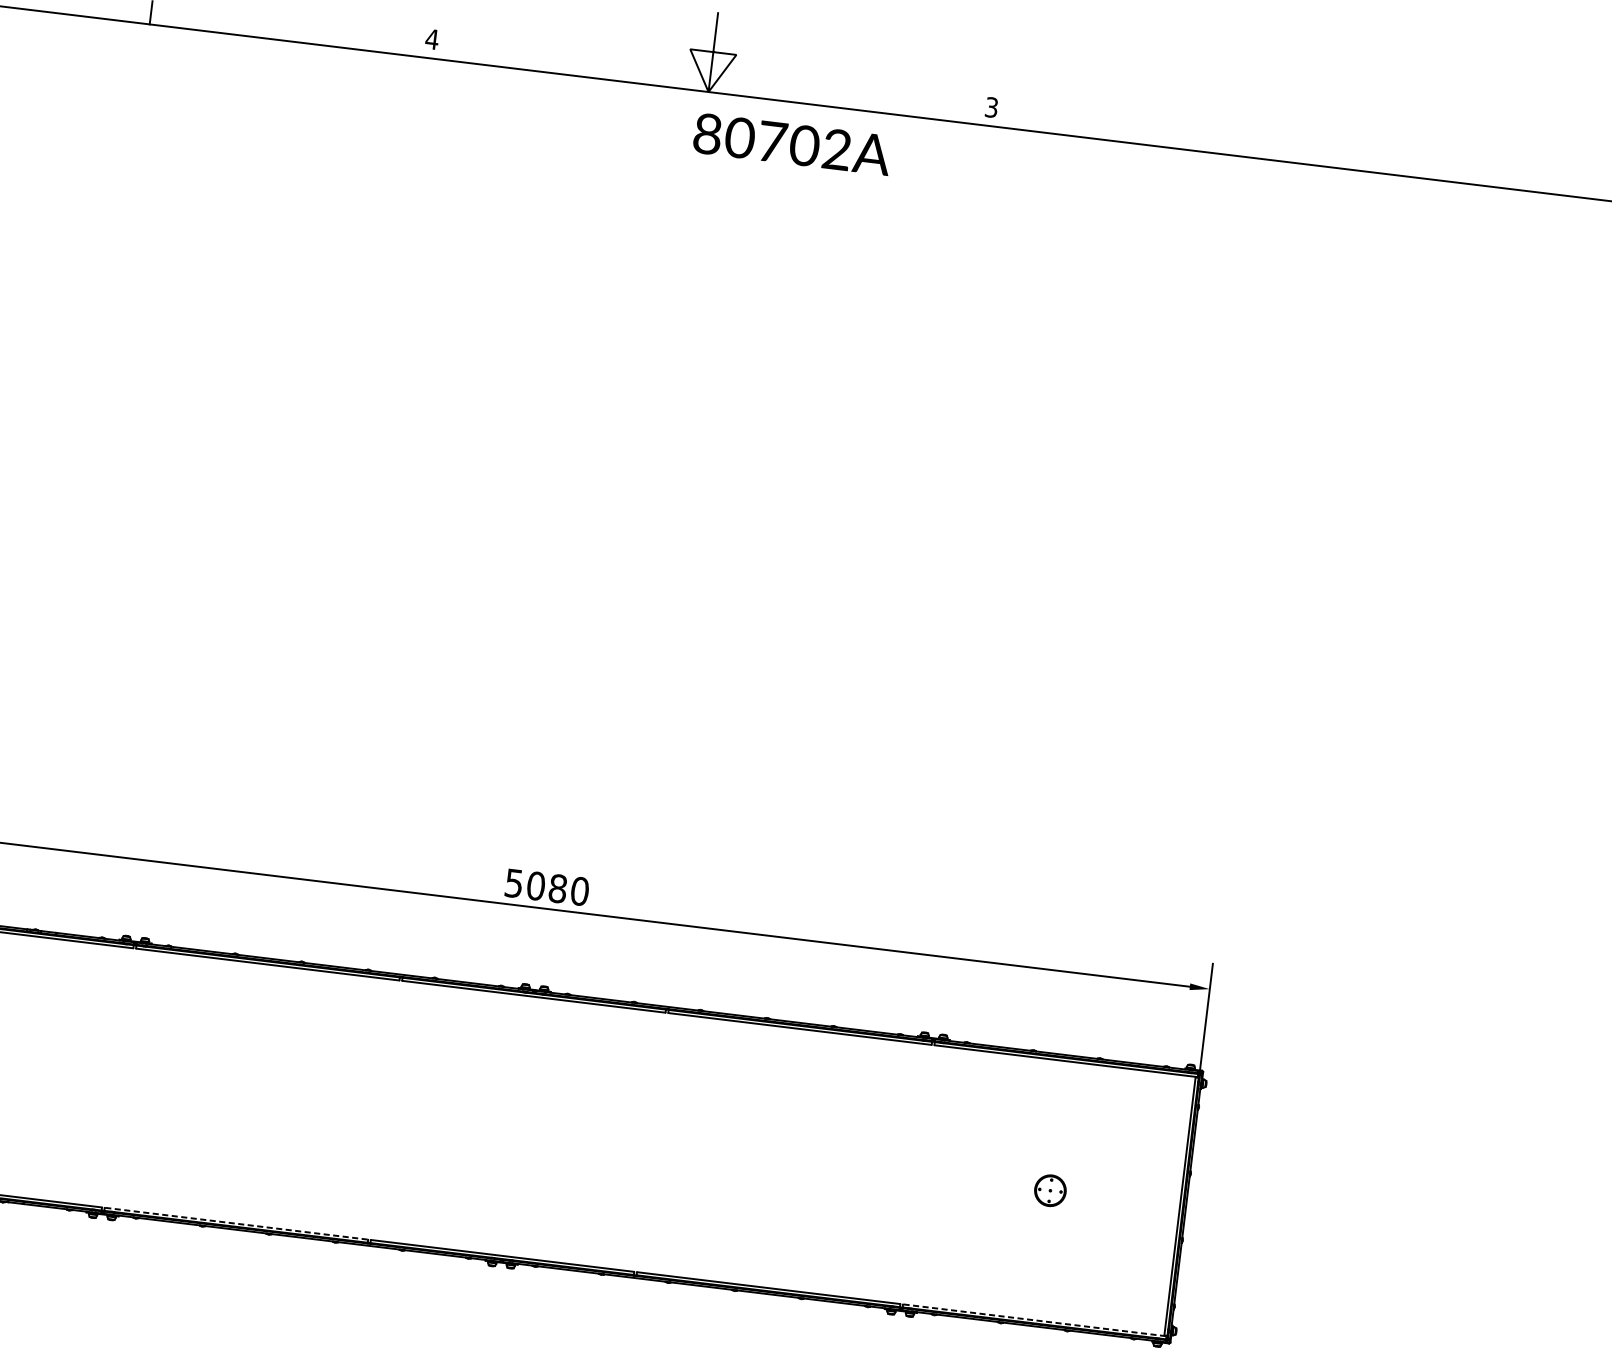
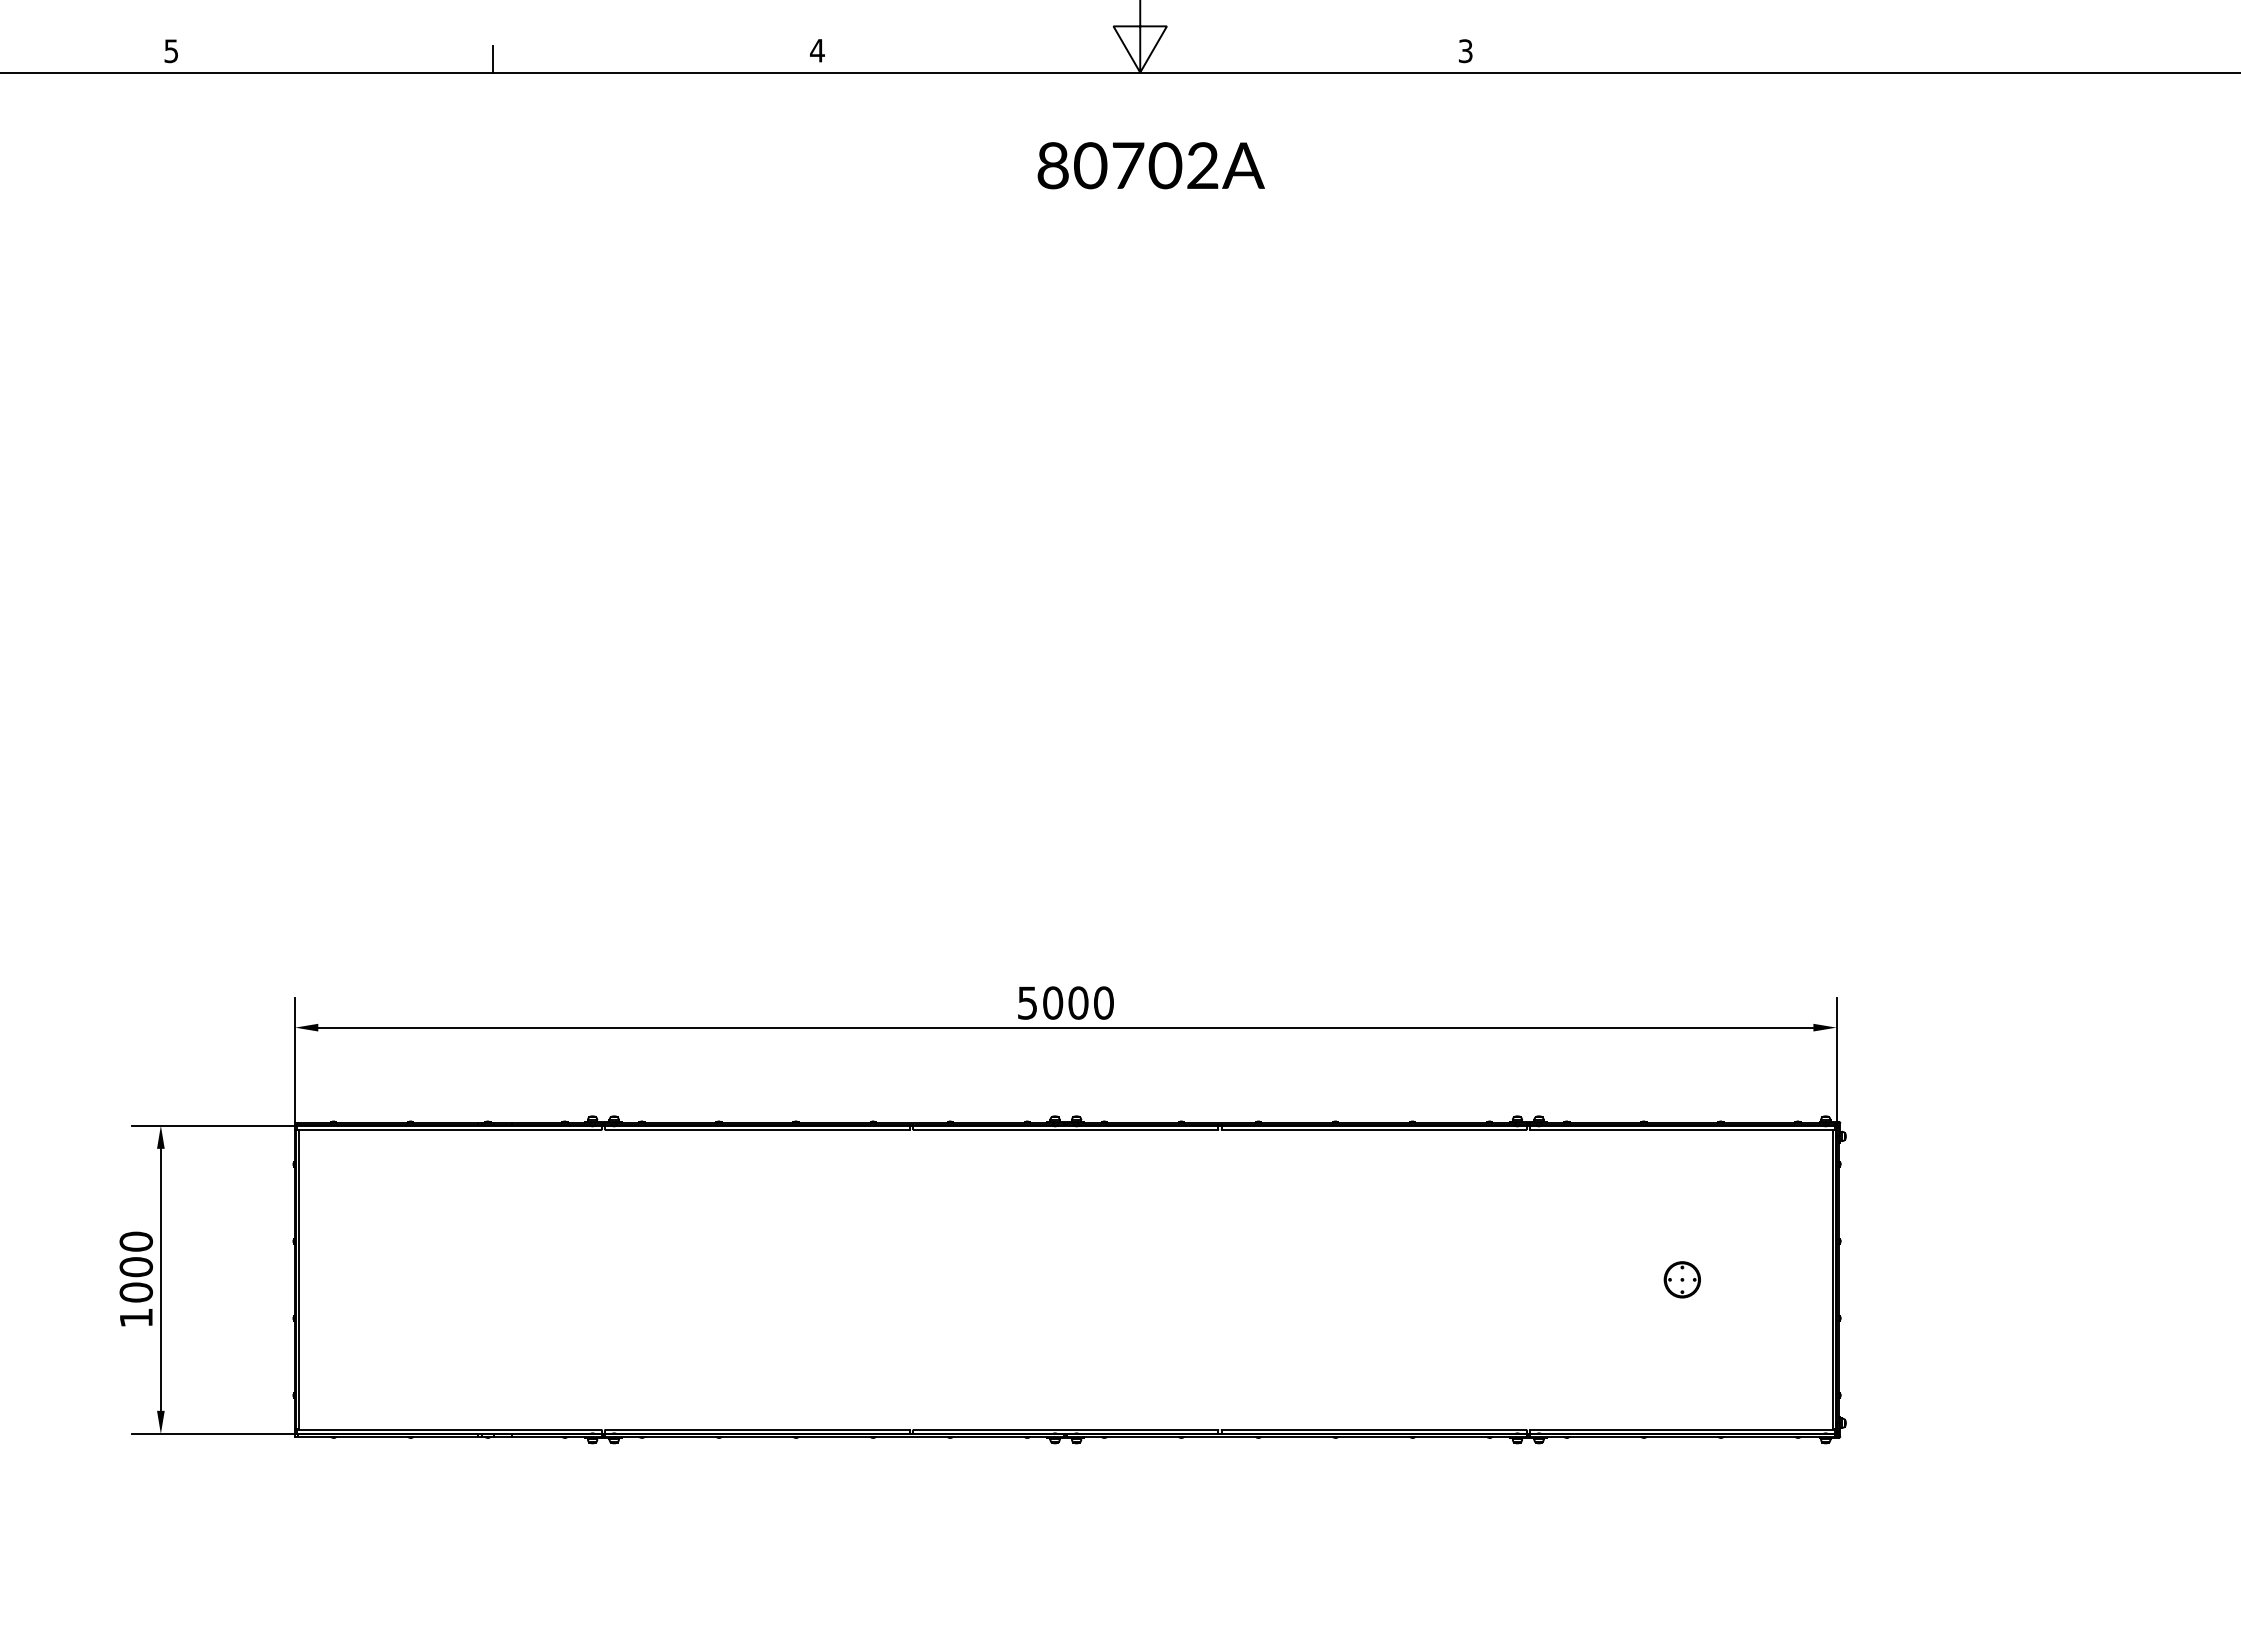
text: (791, 144) -> (1150, 165), moved
text: (558, 888) -> (1078, 1002), 5080 -> 5000
line: (236, 1223) -> (757, 1429), dashed -> solid
line: (1034, 1319) -> (1682, 1429), dashed -> solid

